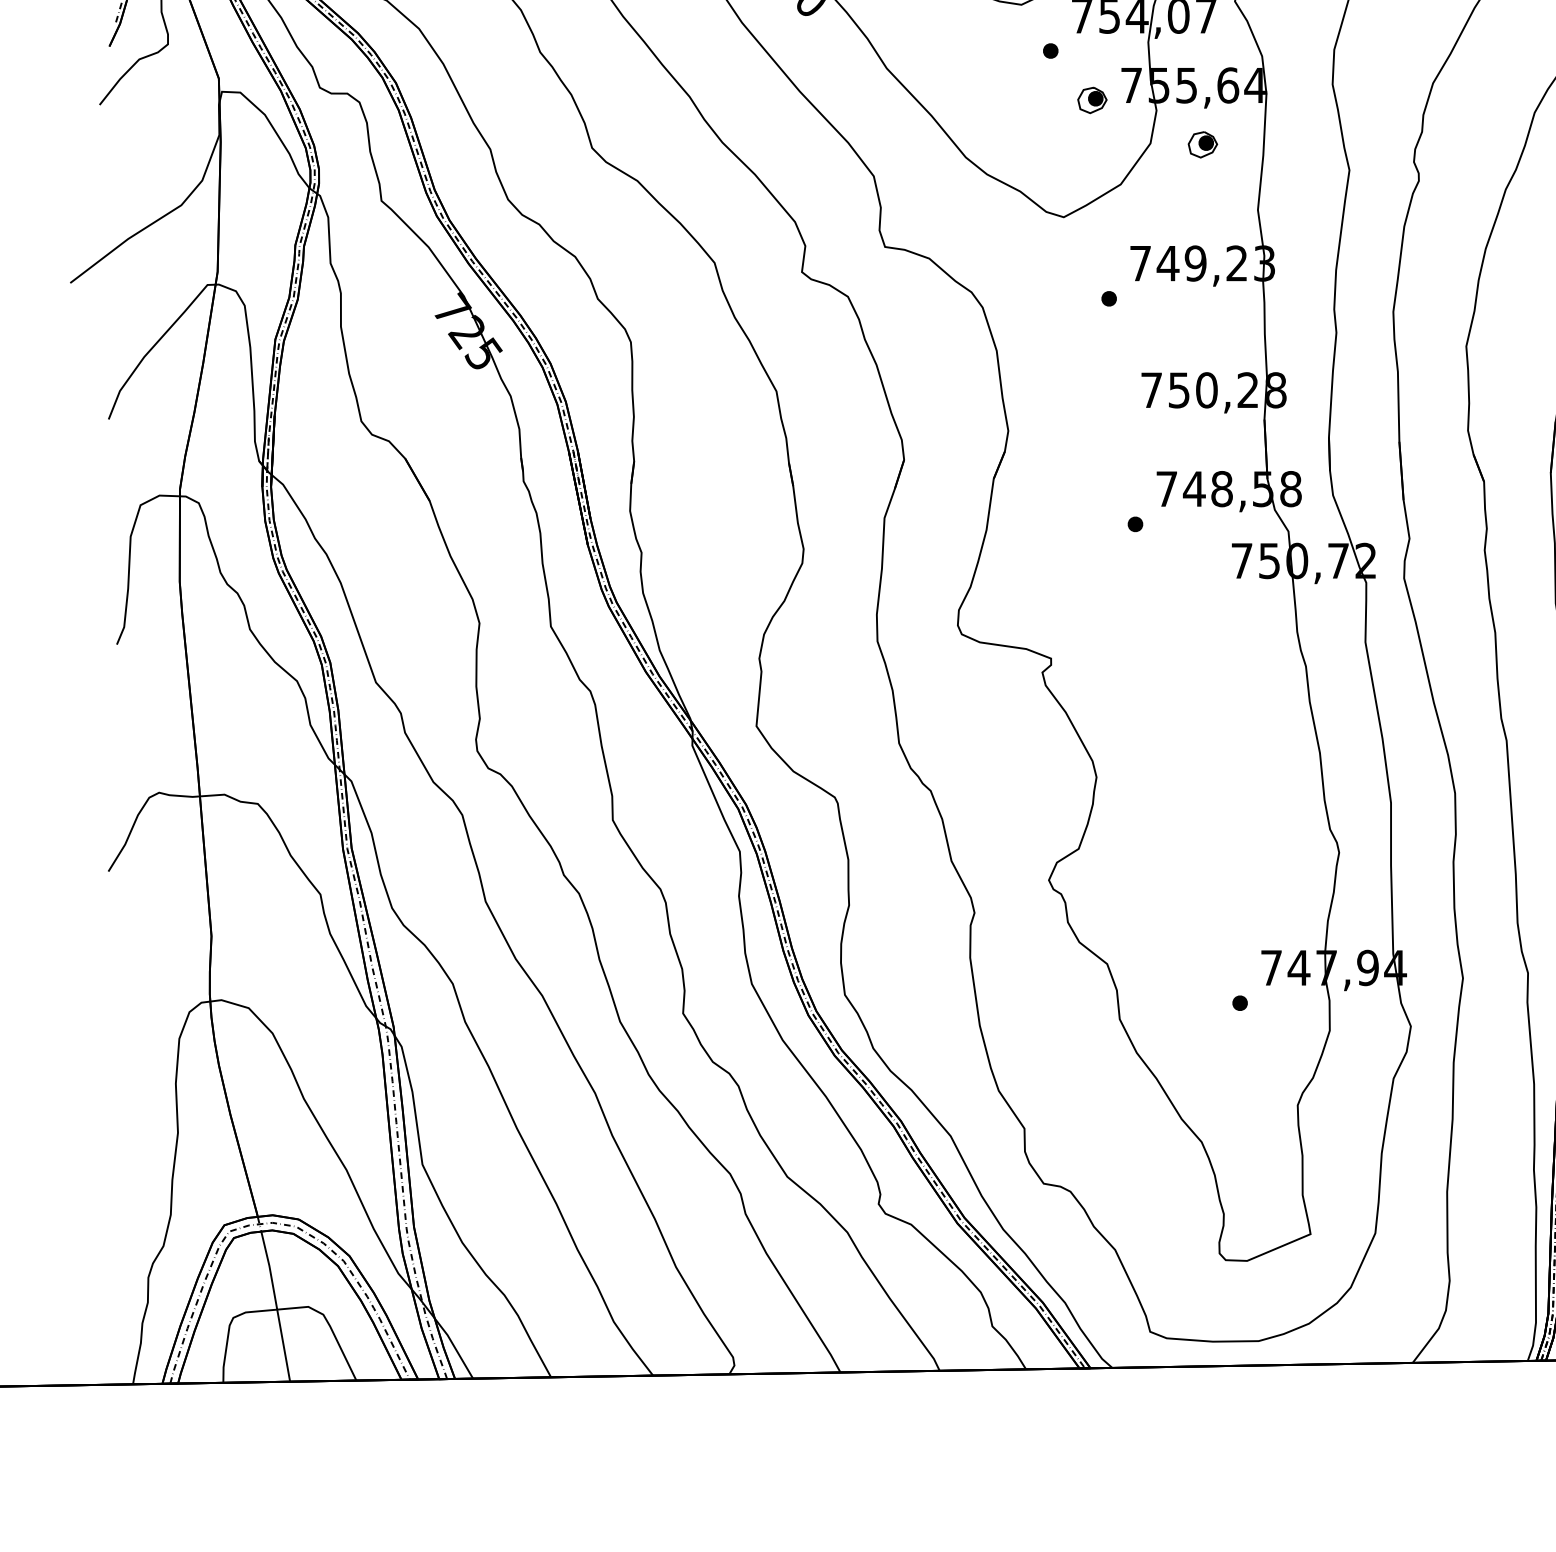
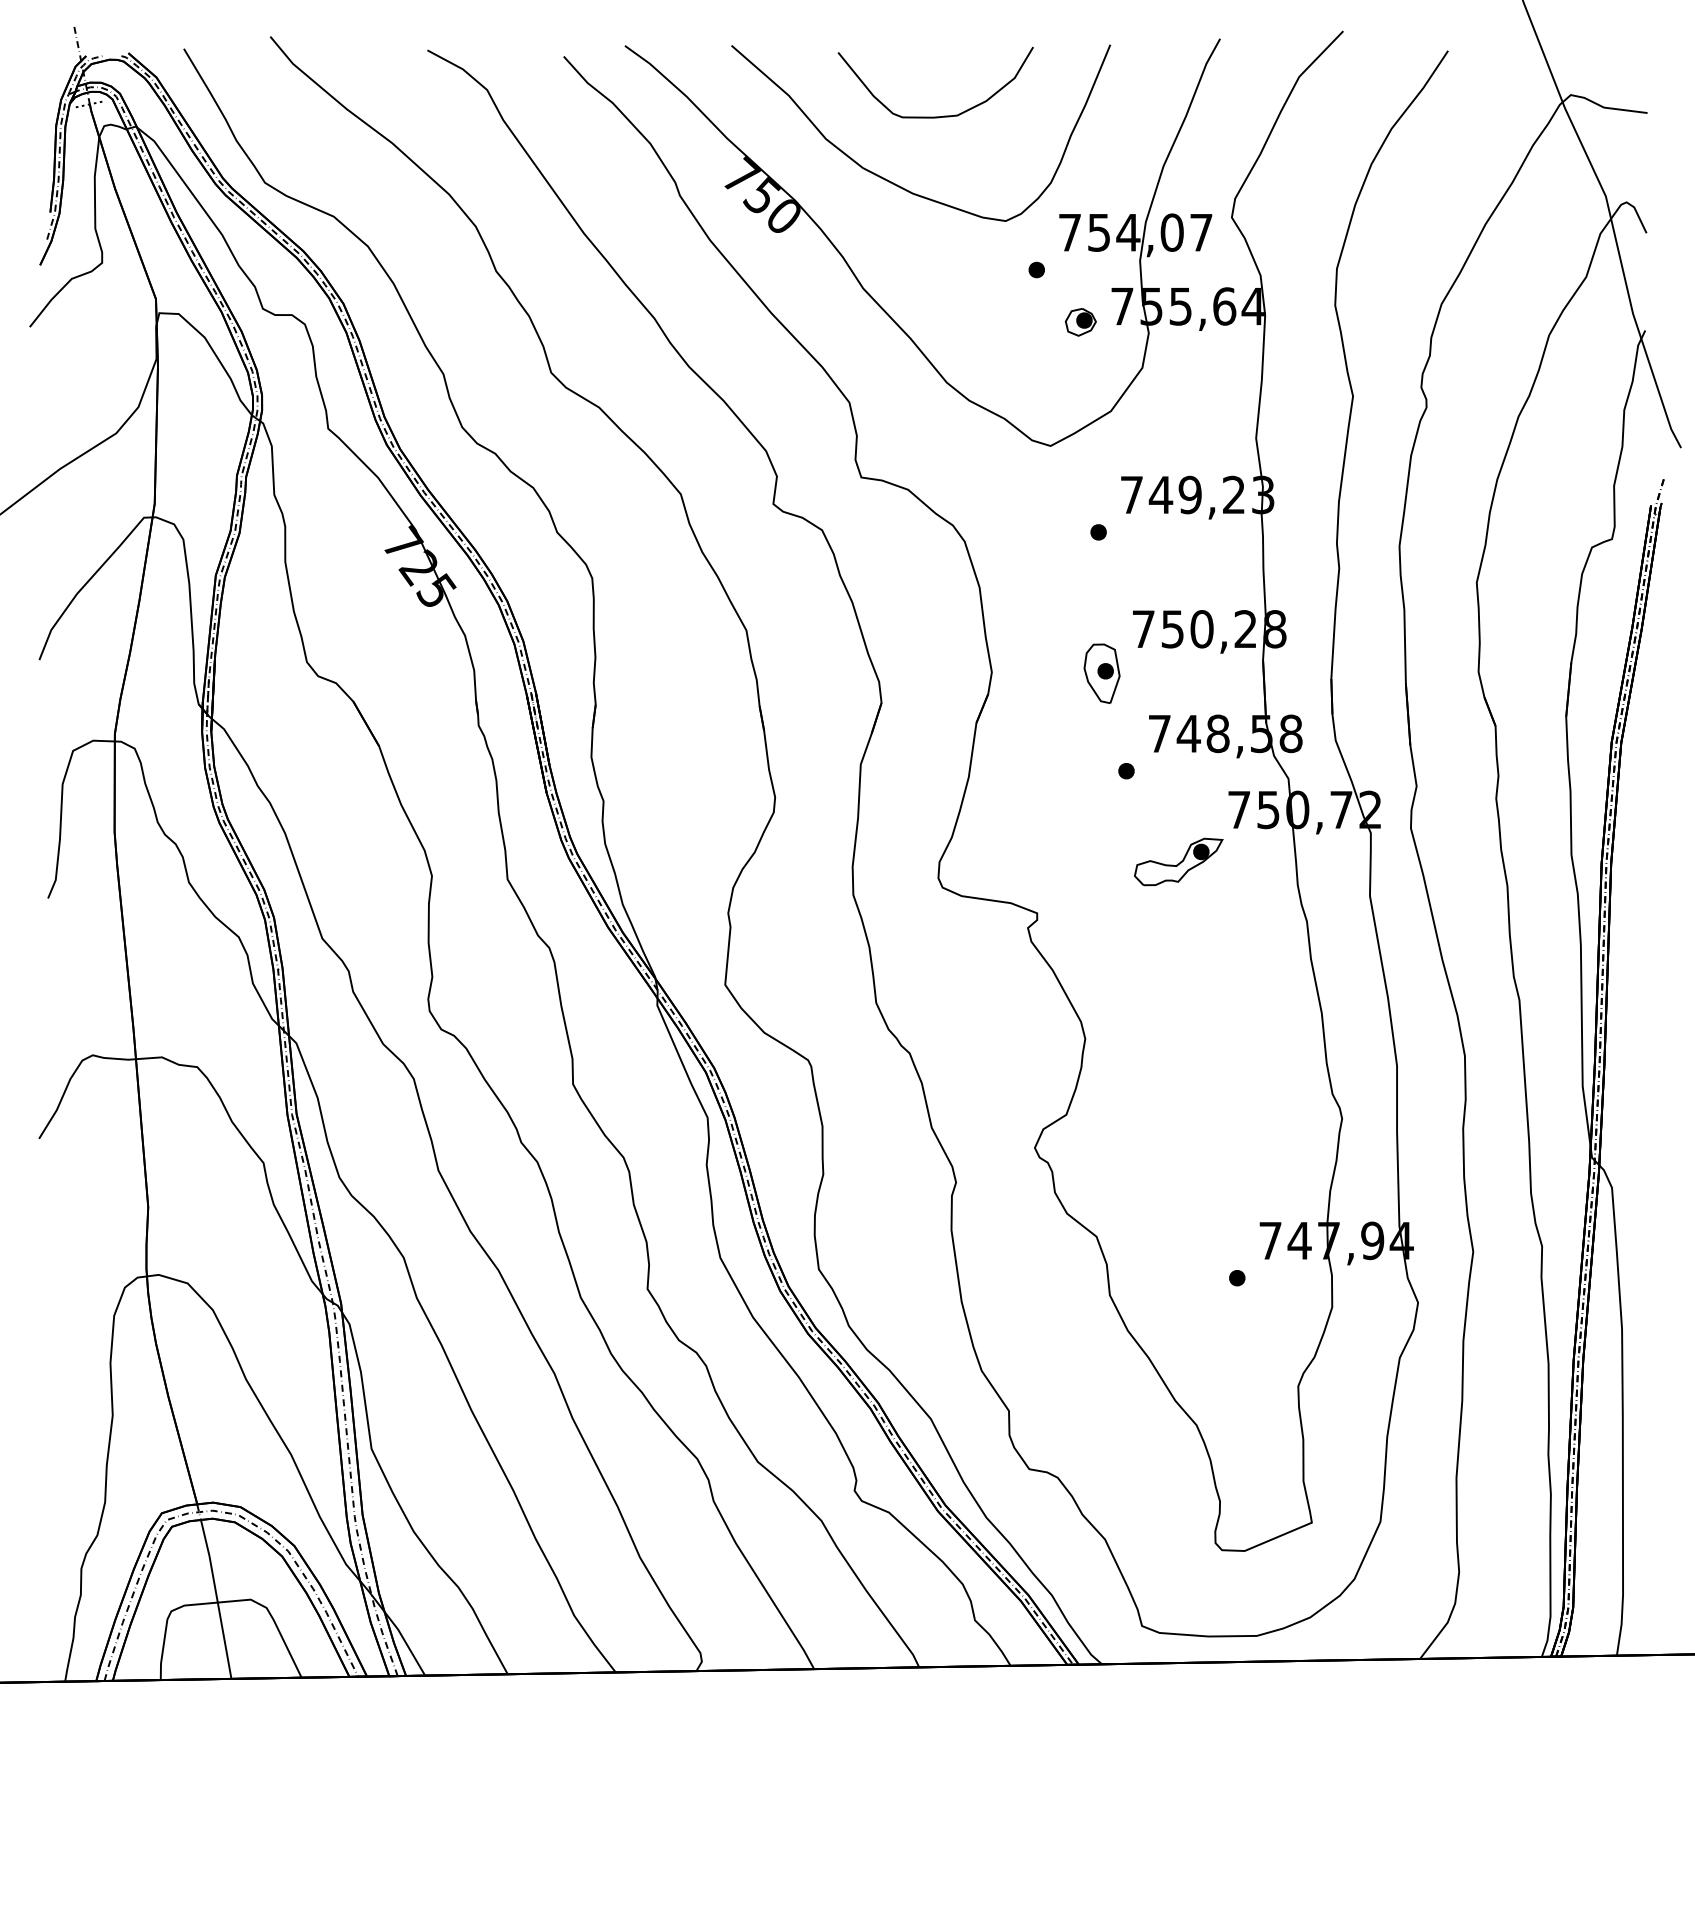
part: (1202, 144) -> (1197, 369), removed
part: (1111, 432) -> (1101, 673), added
part: (1184, 609) -> (1178, 861), added

